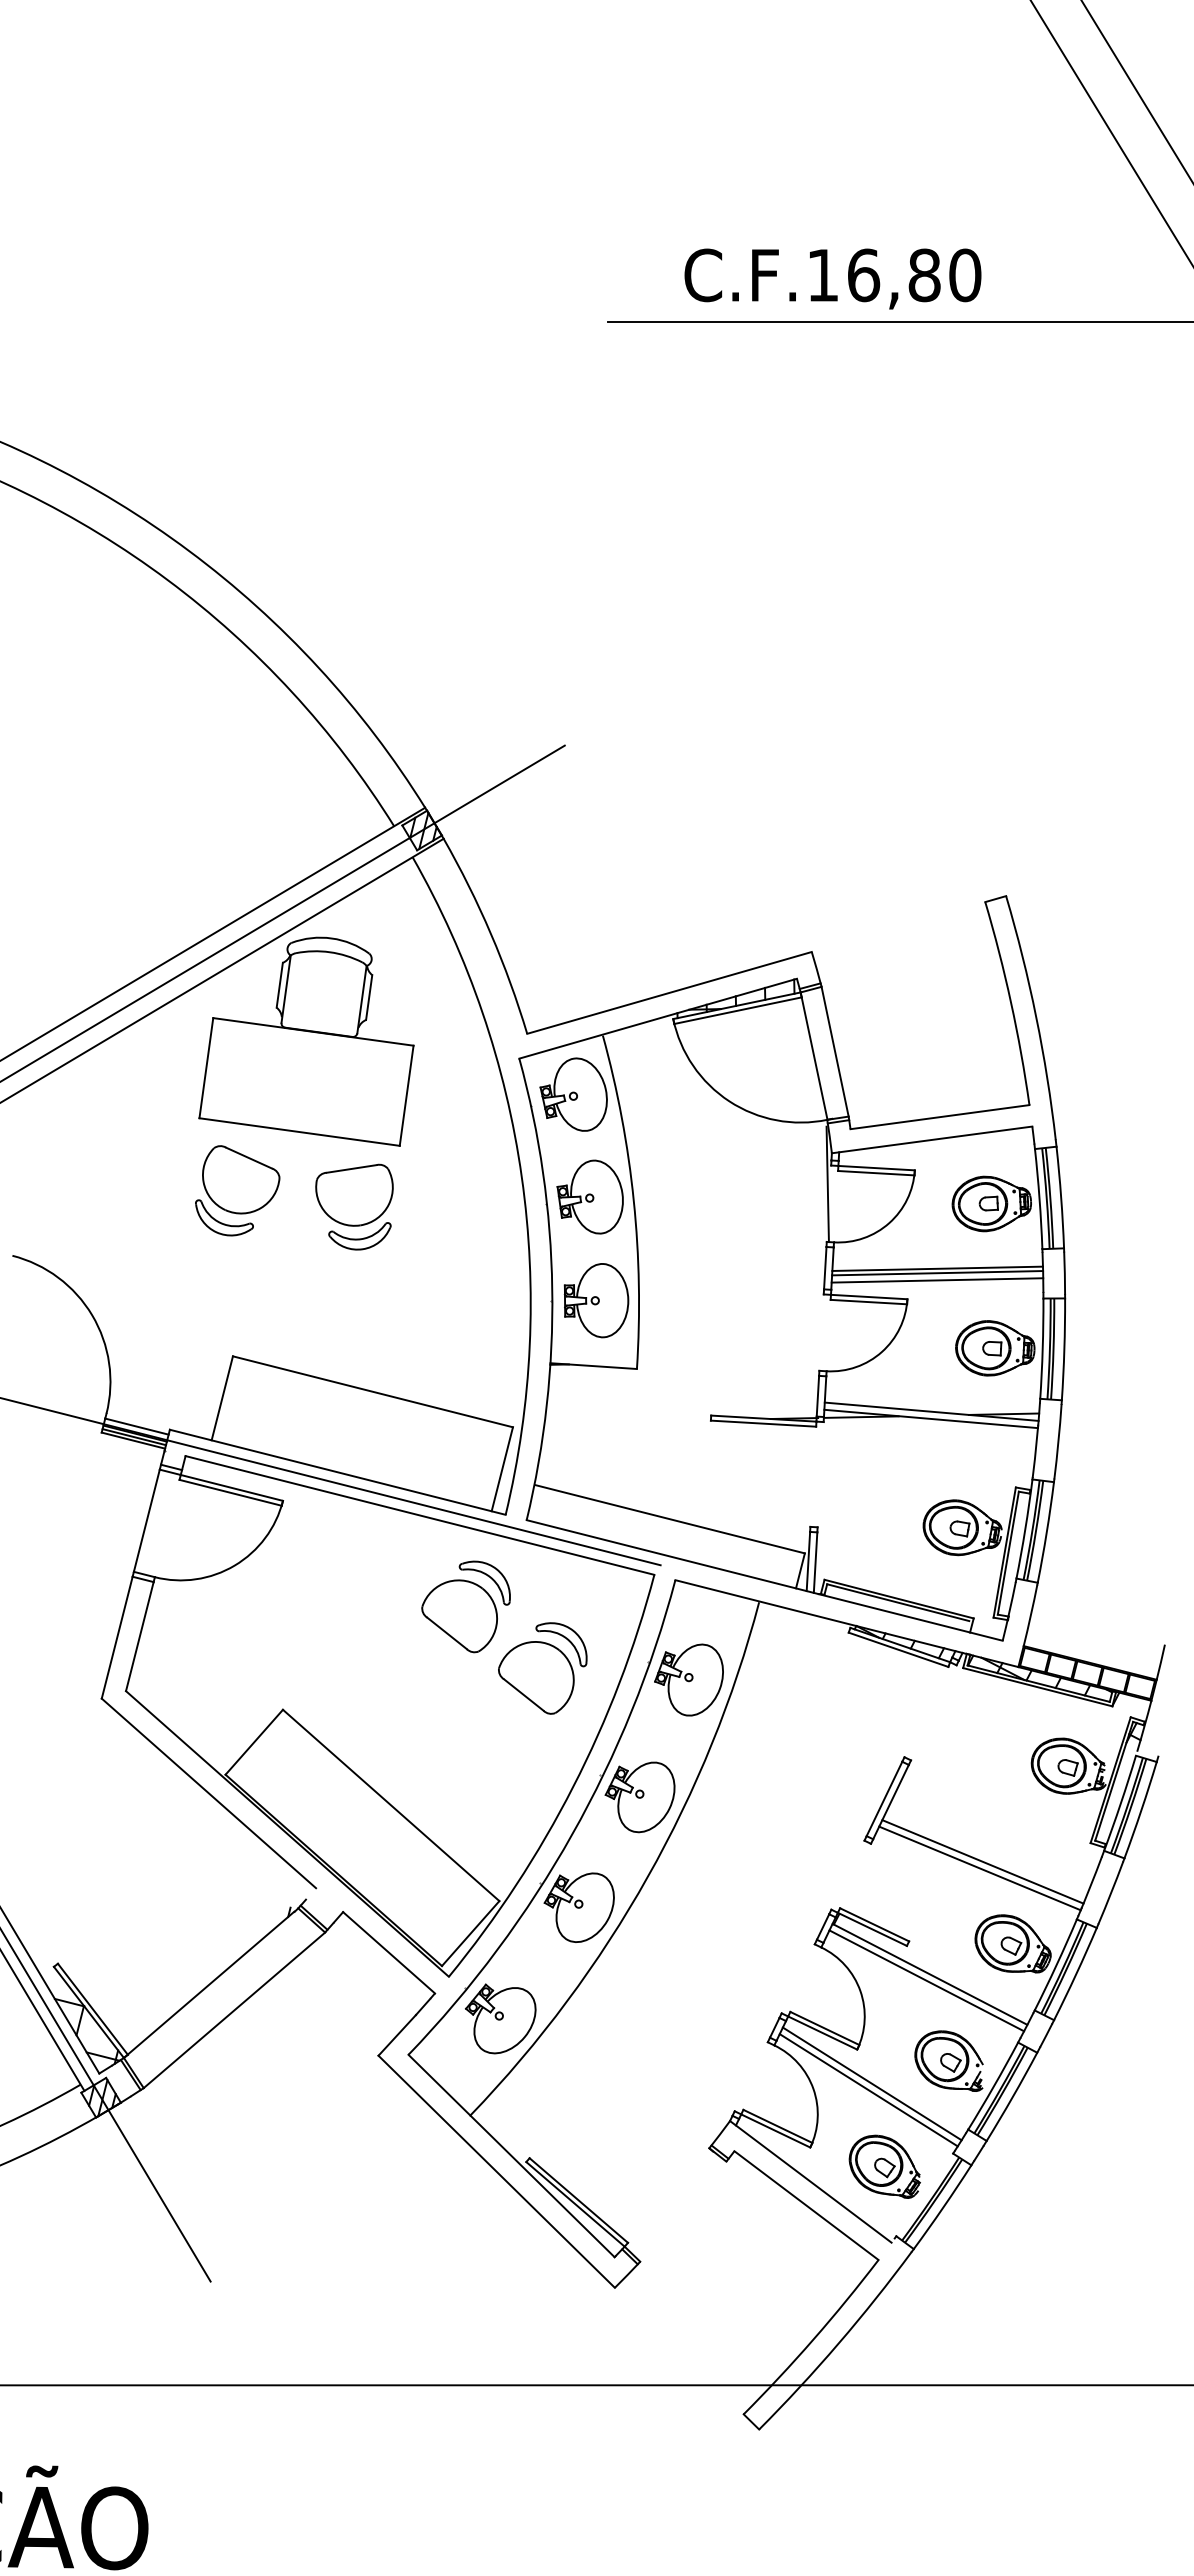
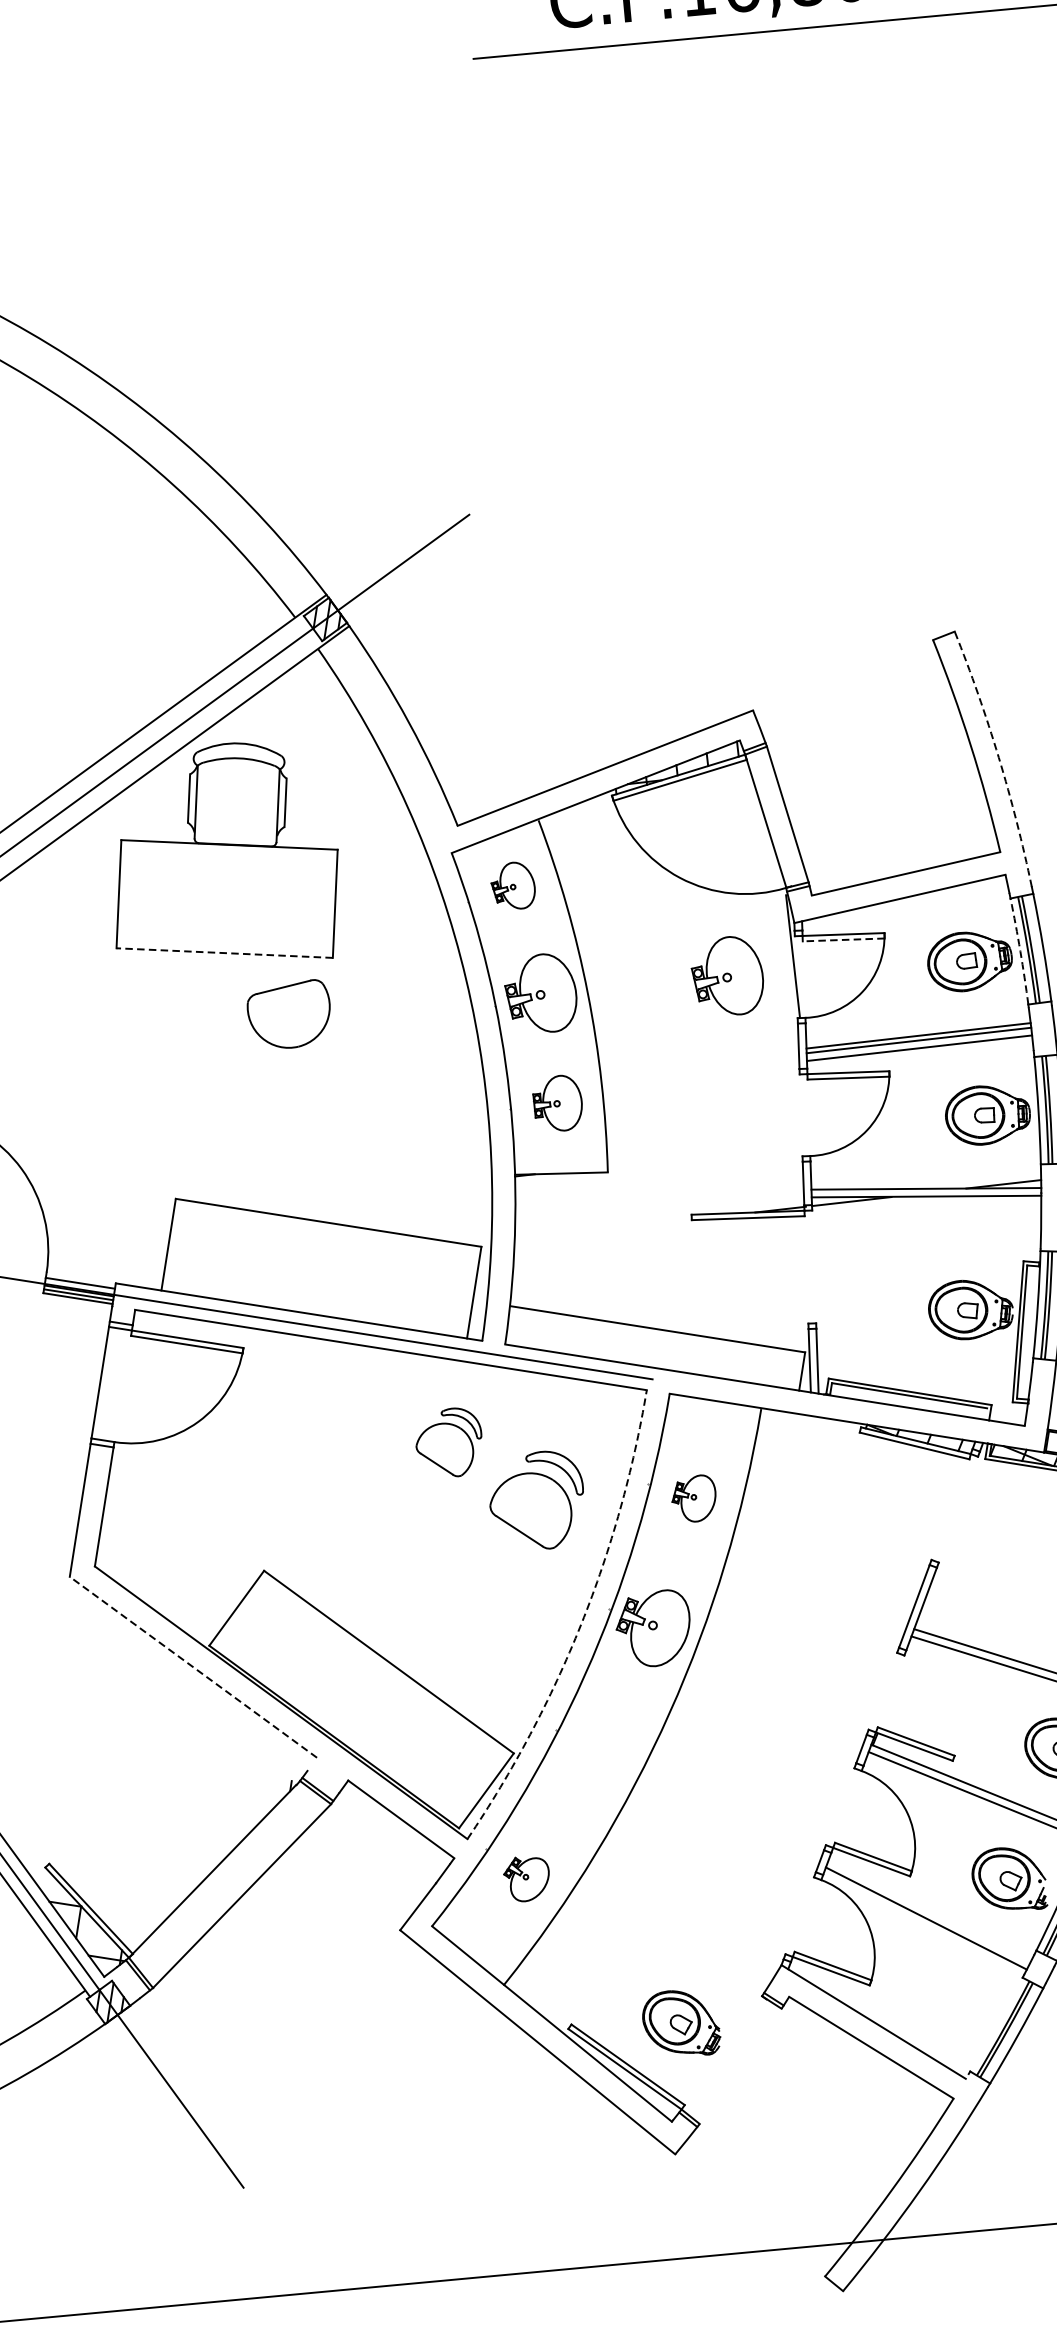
arc: (1036, 1017) -> (999, 758), solid -> dashed
part: (573, 1094) -> (513, 885), size x0.6
line: (299, 1131) -> (224, 952), solid -> dashed
line: (875, 1173) -> (842, 940), solid -> dashed
part: (237, 1190) -> (164, 1021), removed
part: (764, 1196) -> (726, 975), added
arc: (1039, 1199) -> (1020, 951), solid -> dashed
part: (359, 1236) -> (298, 1058), removed
part: (596, 1300) -> (557, 1103), size x0.7
part: (465, 1606) -> (448, 1442), size x0.7
part: (688, 1679) -> (693, 1498), size x0.6
arc: (573, 1786) -> (581, 1623), solid -> dashed
line: (208, 1793) -> (192, 1667), solid -> dashed
part: (578, 1907) -> (598, 1752), removed
part: (500, 2018) -> (526, 1878), size x0.6
line: (871, 2083) -> (928, 1911), removed
part: (884, 2166) -> (680, 2023), moved

